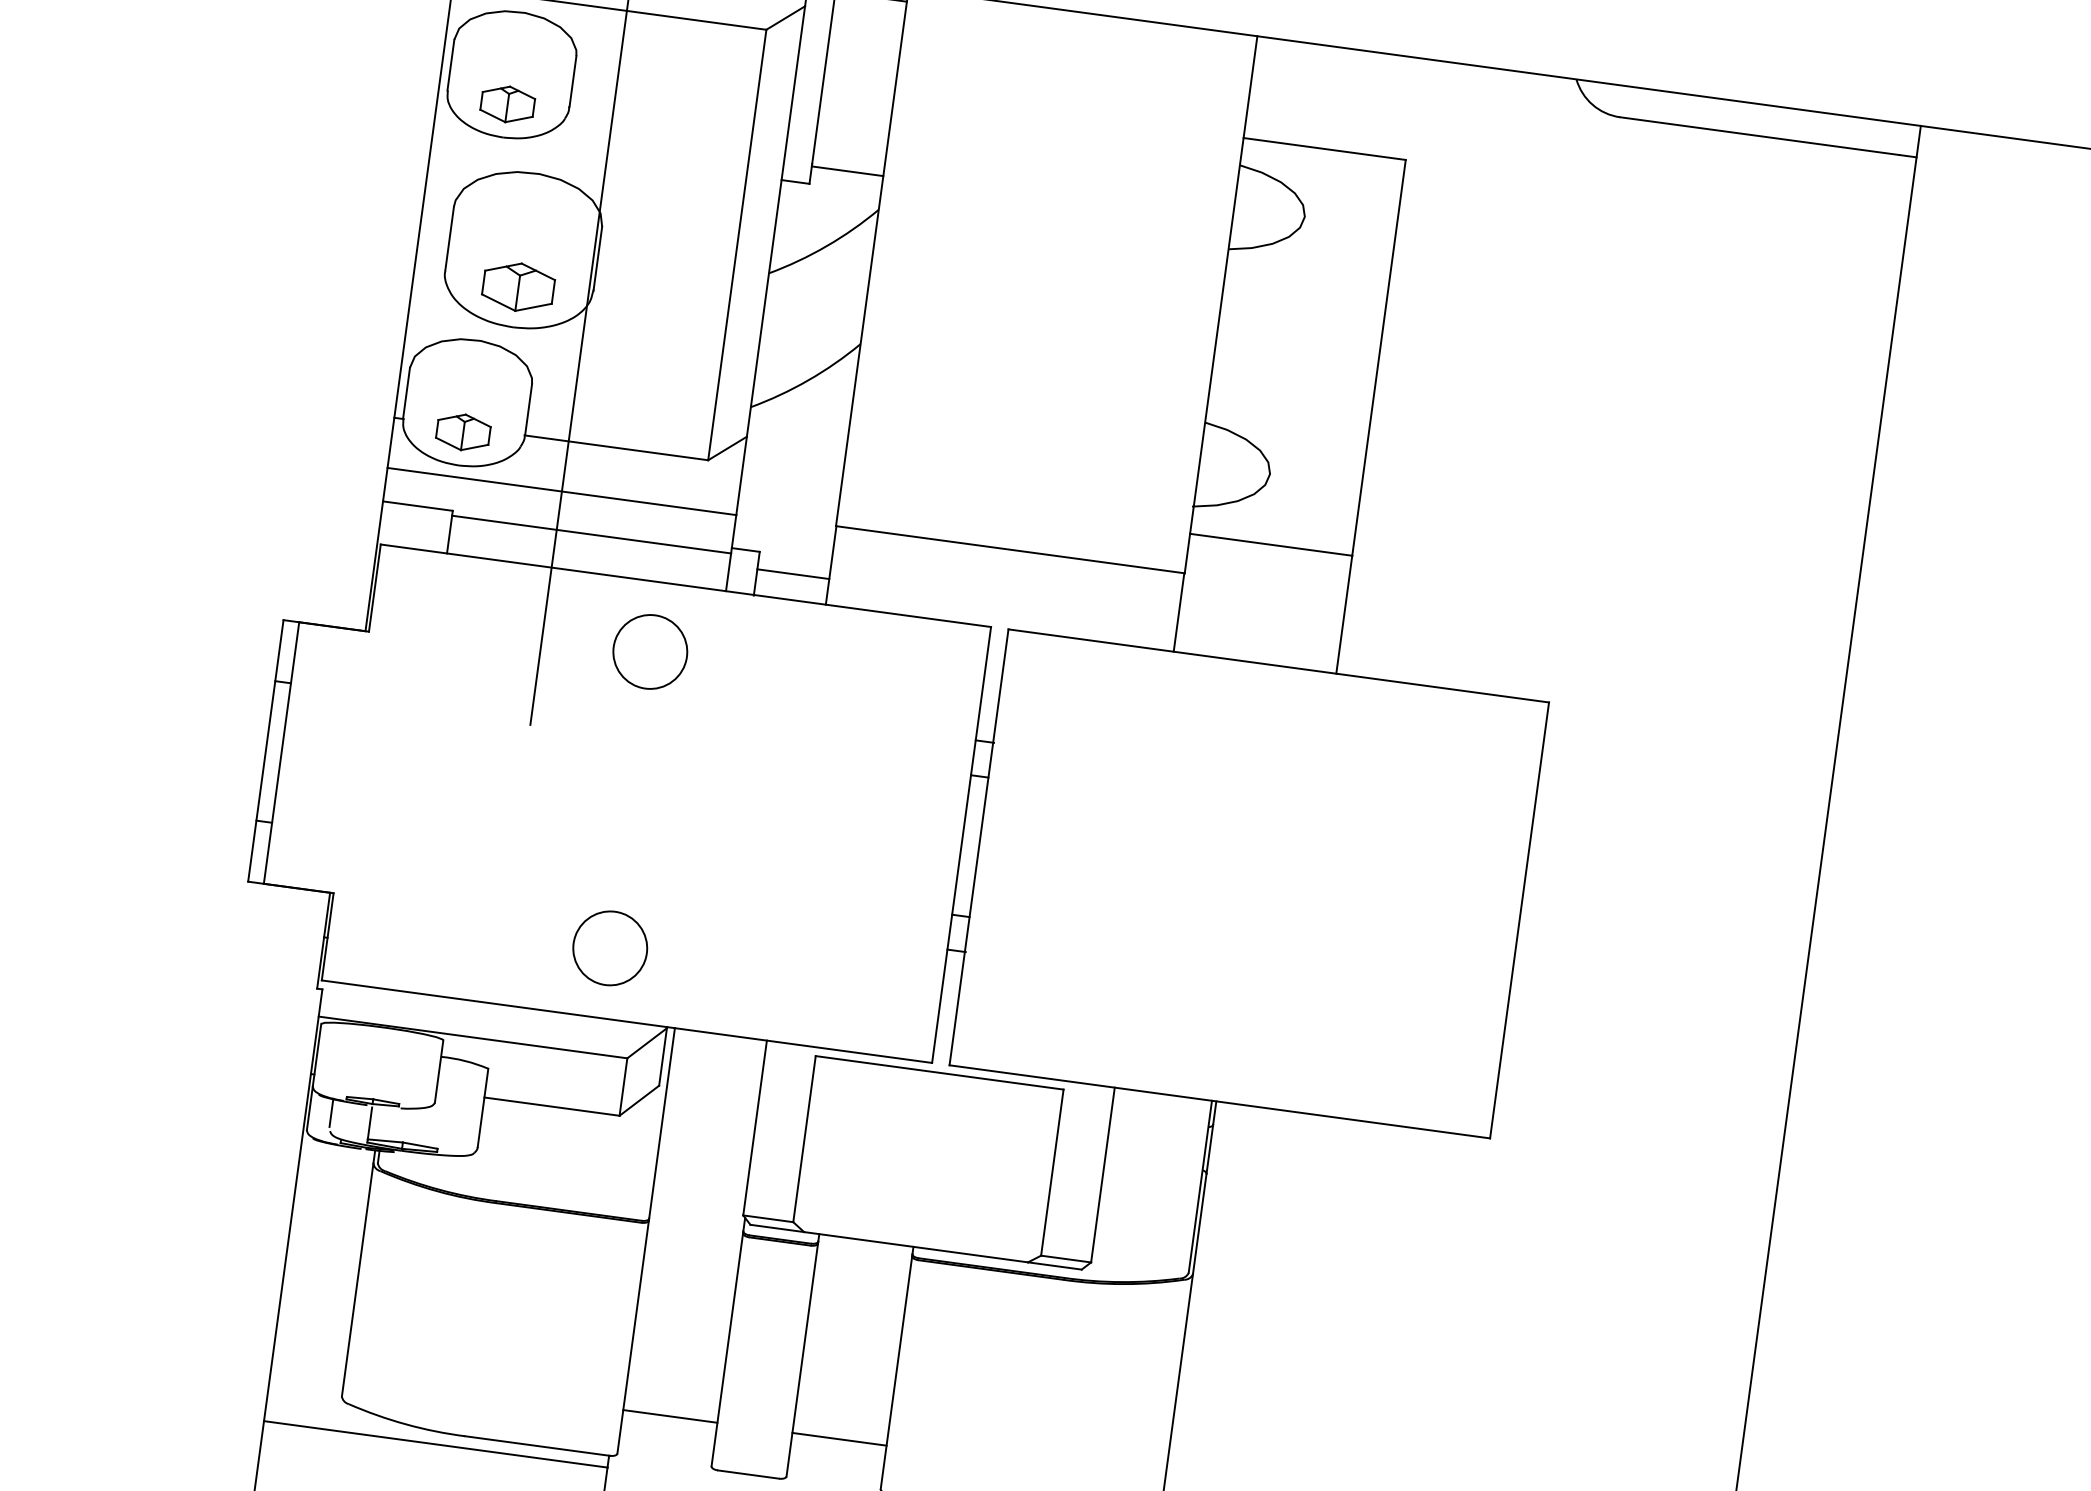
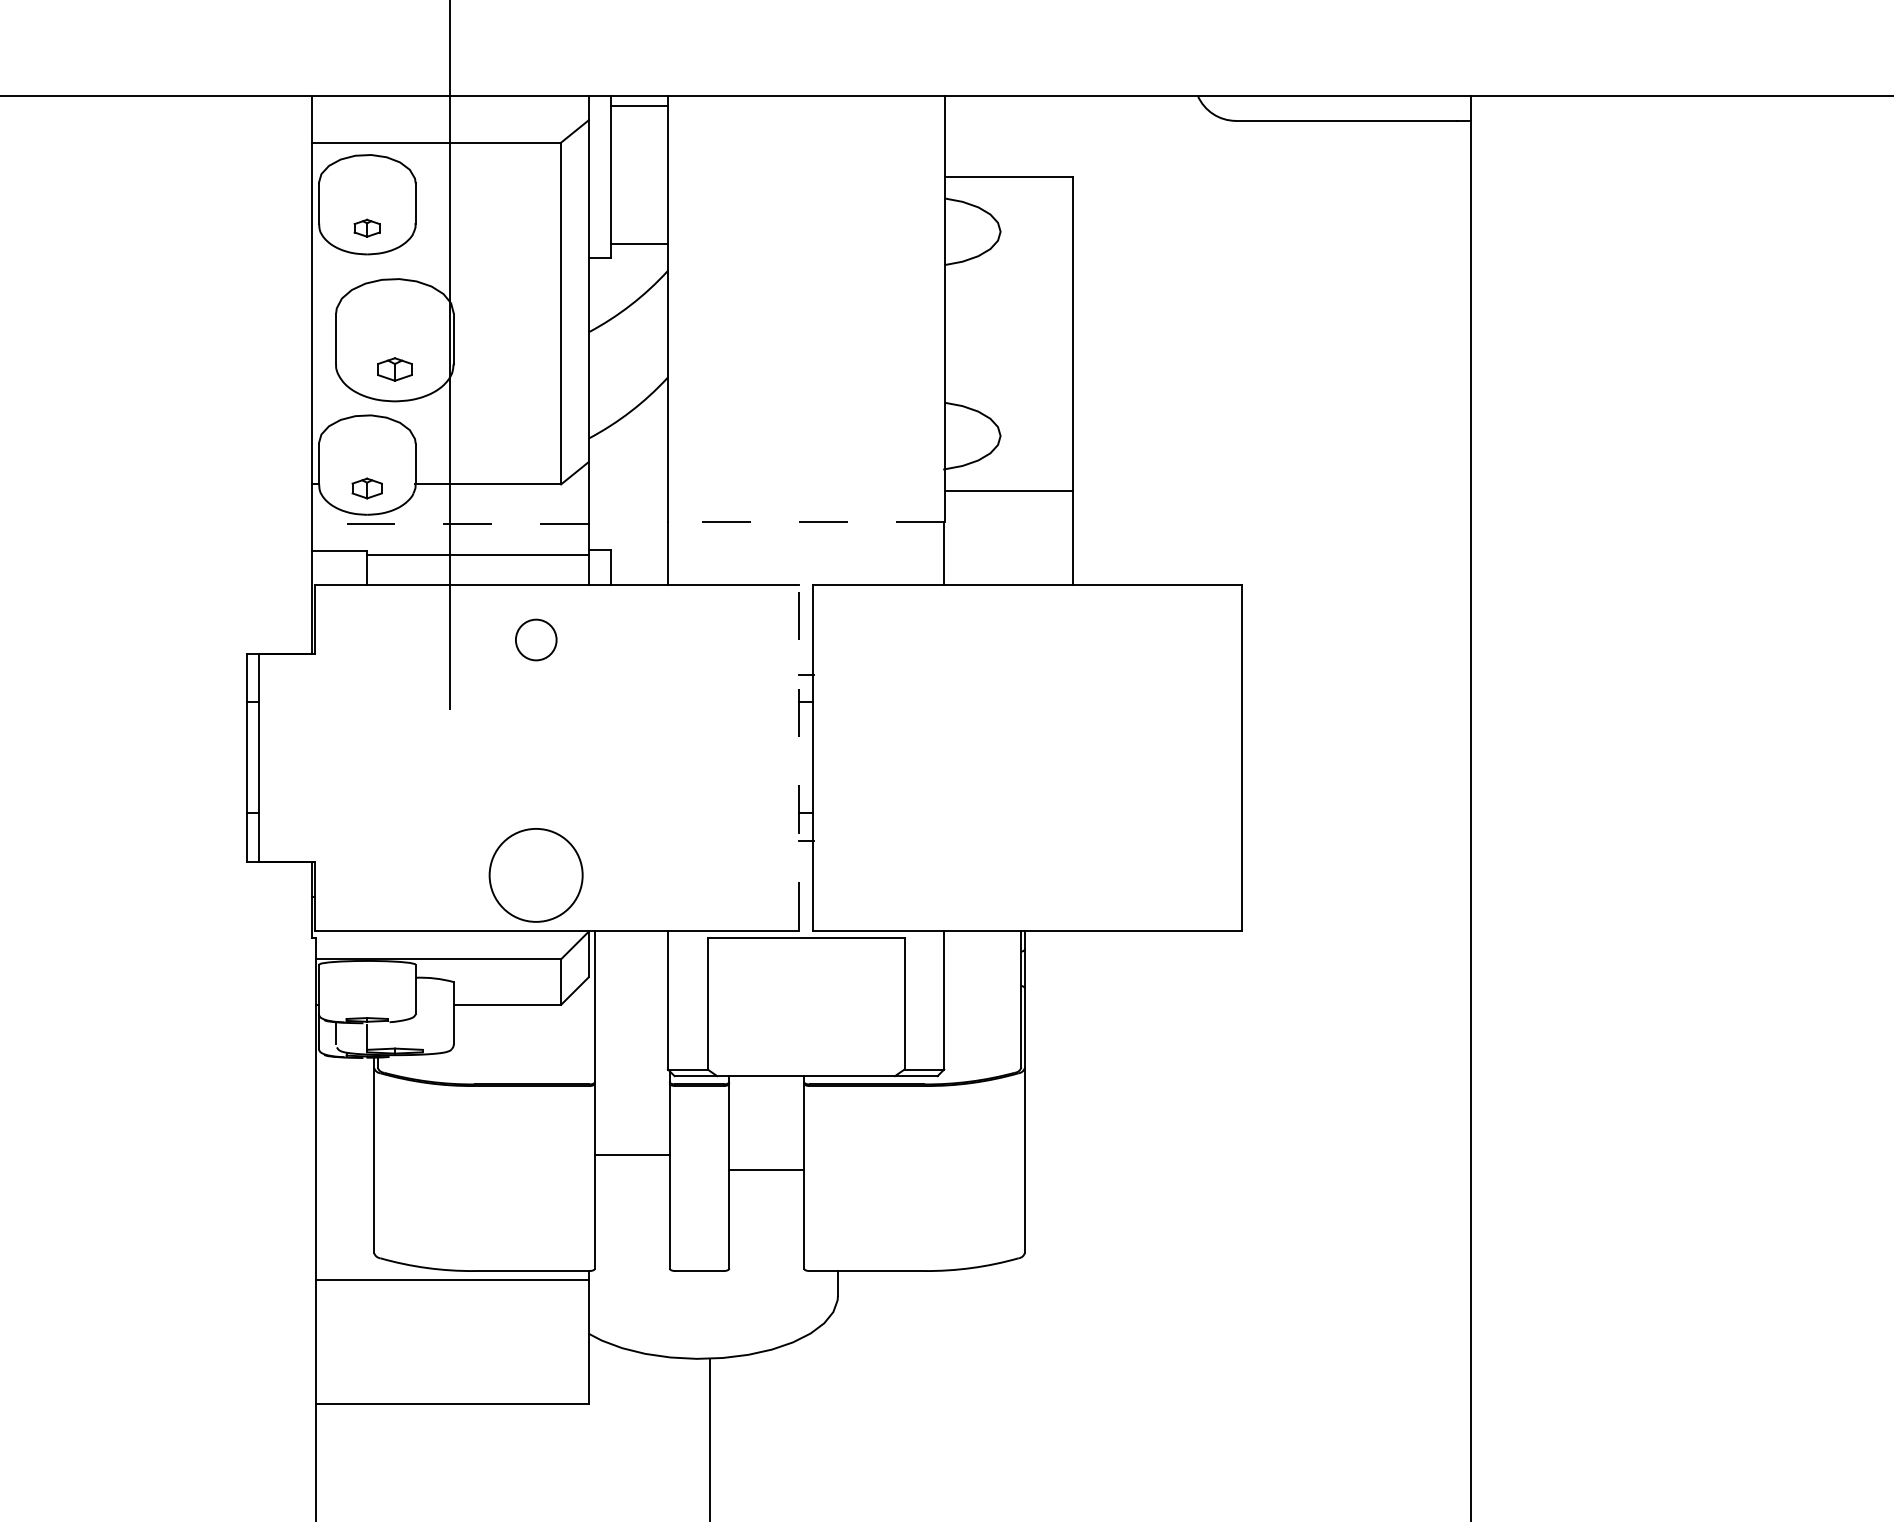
part: (506, 104) -> (366, 228), size x0.6
part: (517, 287) -> (394, 369), size x0.6
part: (462, 432) -> (366, 488), size x0.7
line: (560, 491) -> (449, 524), solid -> dashed
line: (1009, 549) -> (805, 522), solid -> dashed
line: (793, 574) -> (639, 564), removed
circle: (650, 651) -> (536, 639), size x0.7
line: (962, 844) -> (799, 757), solid -> dashed
circle: (610, 948) -> (536, 875), size x1.6
line: (670, 1415) -> (632, 1154), moved
line: (839, 1438) -> (766, 1169), moved

